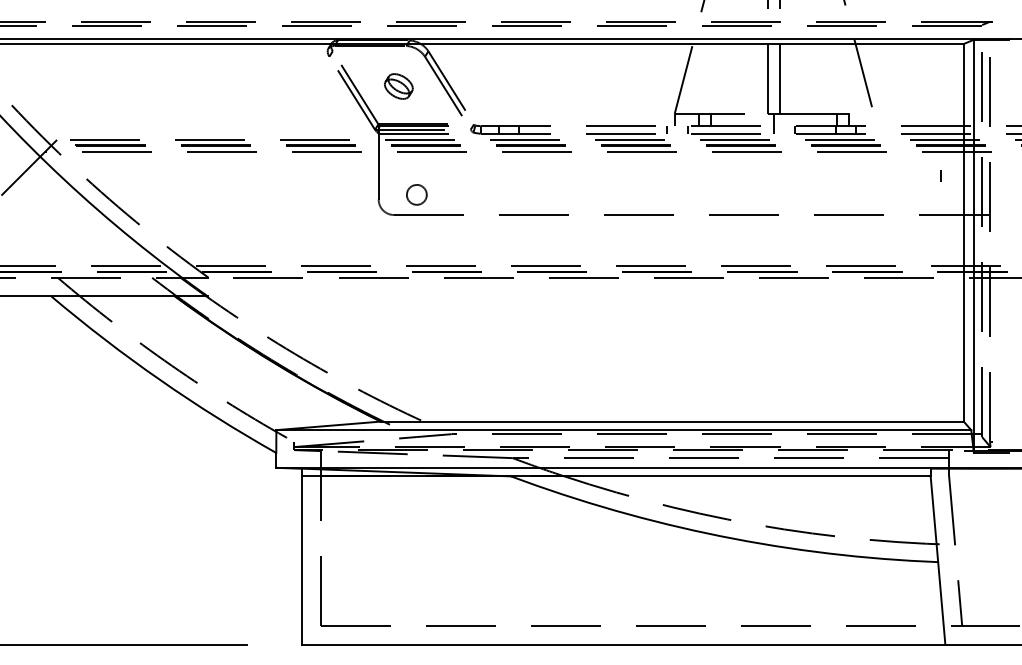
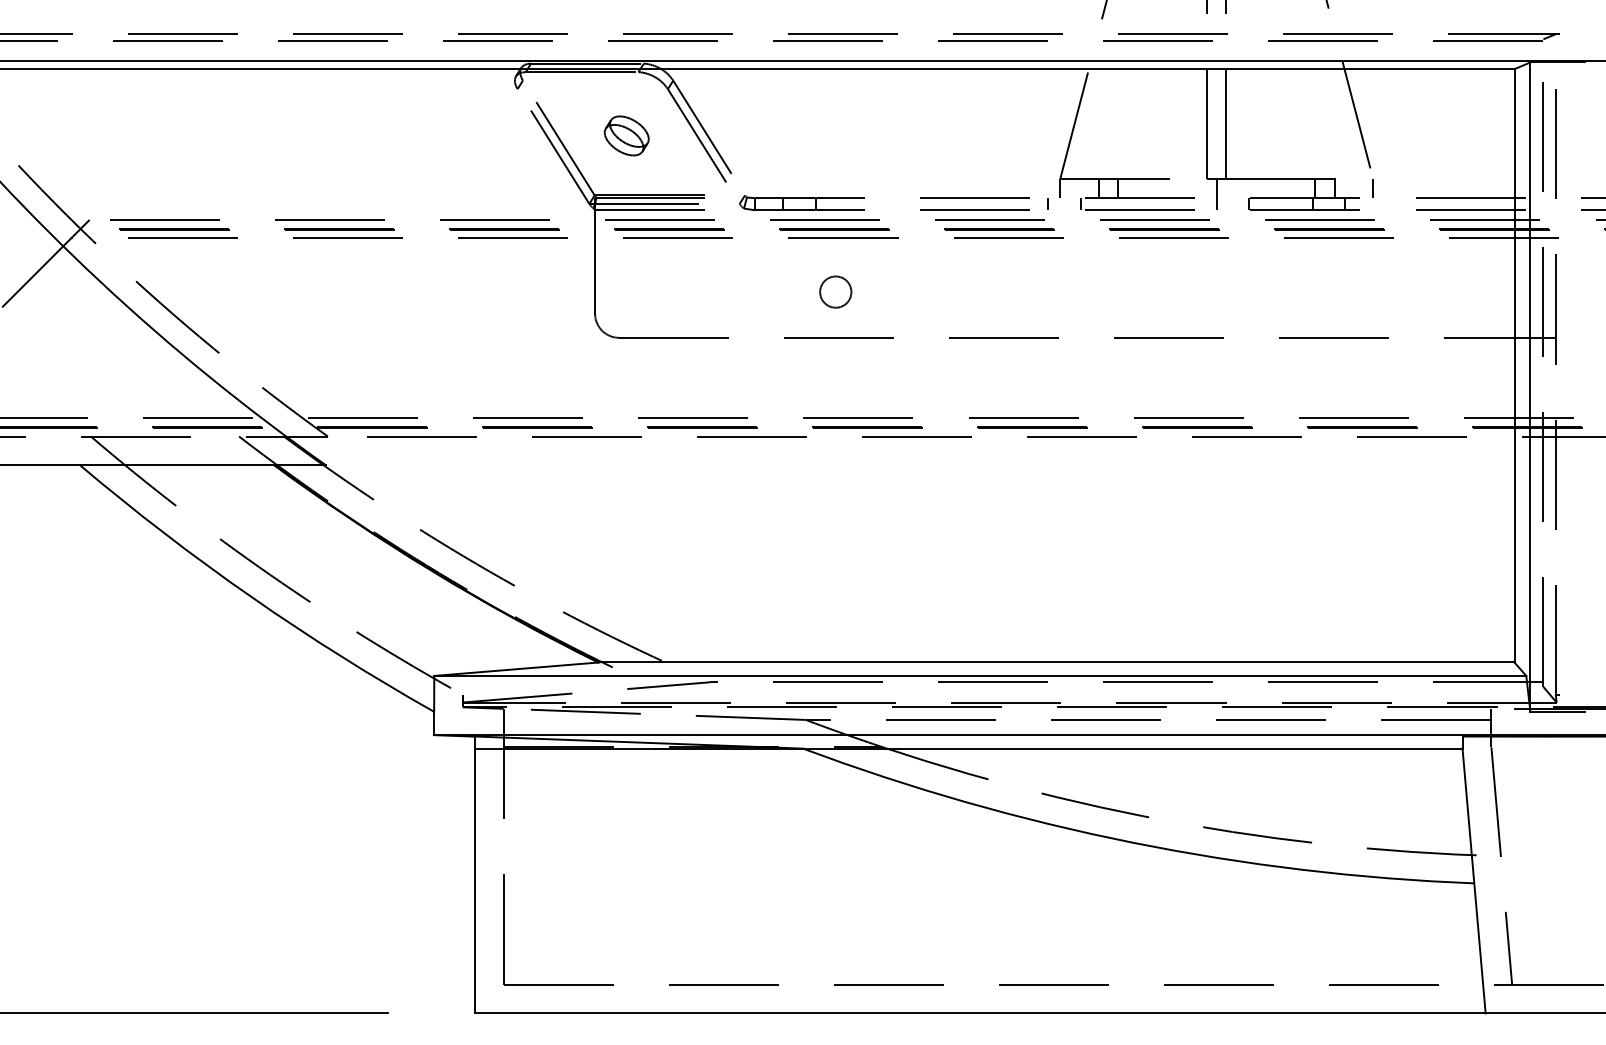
line: (940, 175) -> (1372, 187), moved
circle: (416, 194) -> (835, 291), moved

